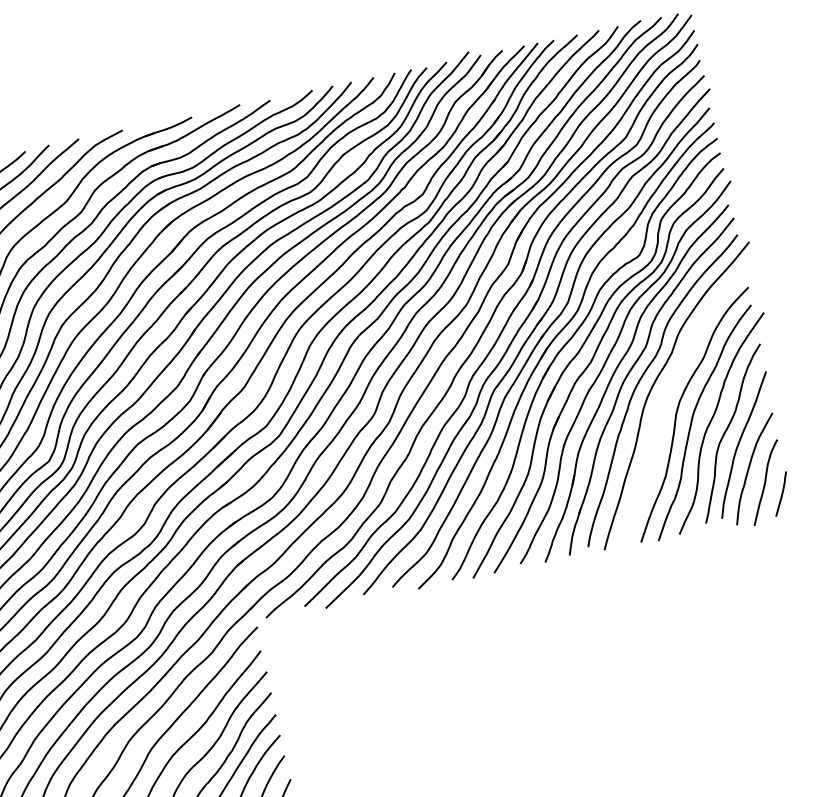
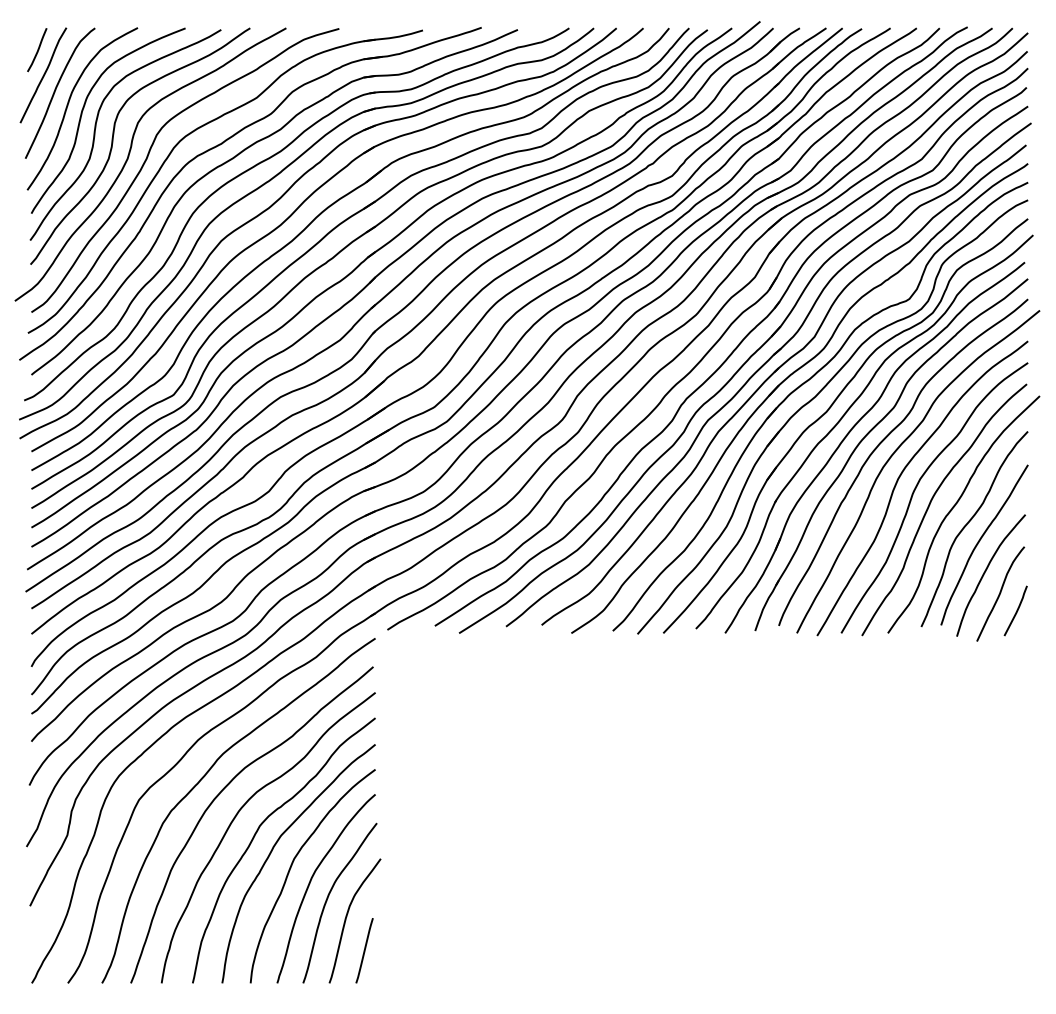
curve: (663, 403) -> (900, 477), added

